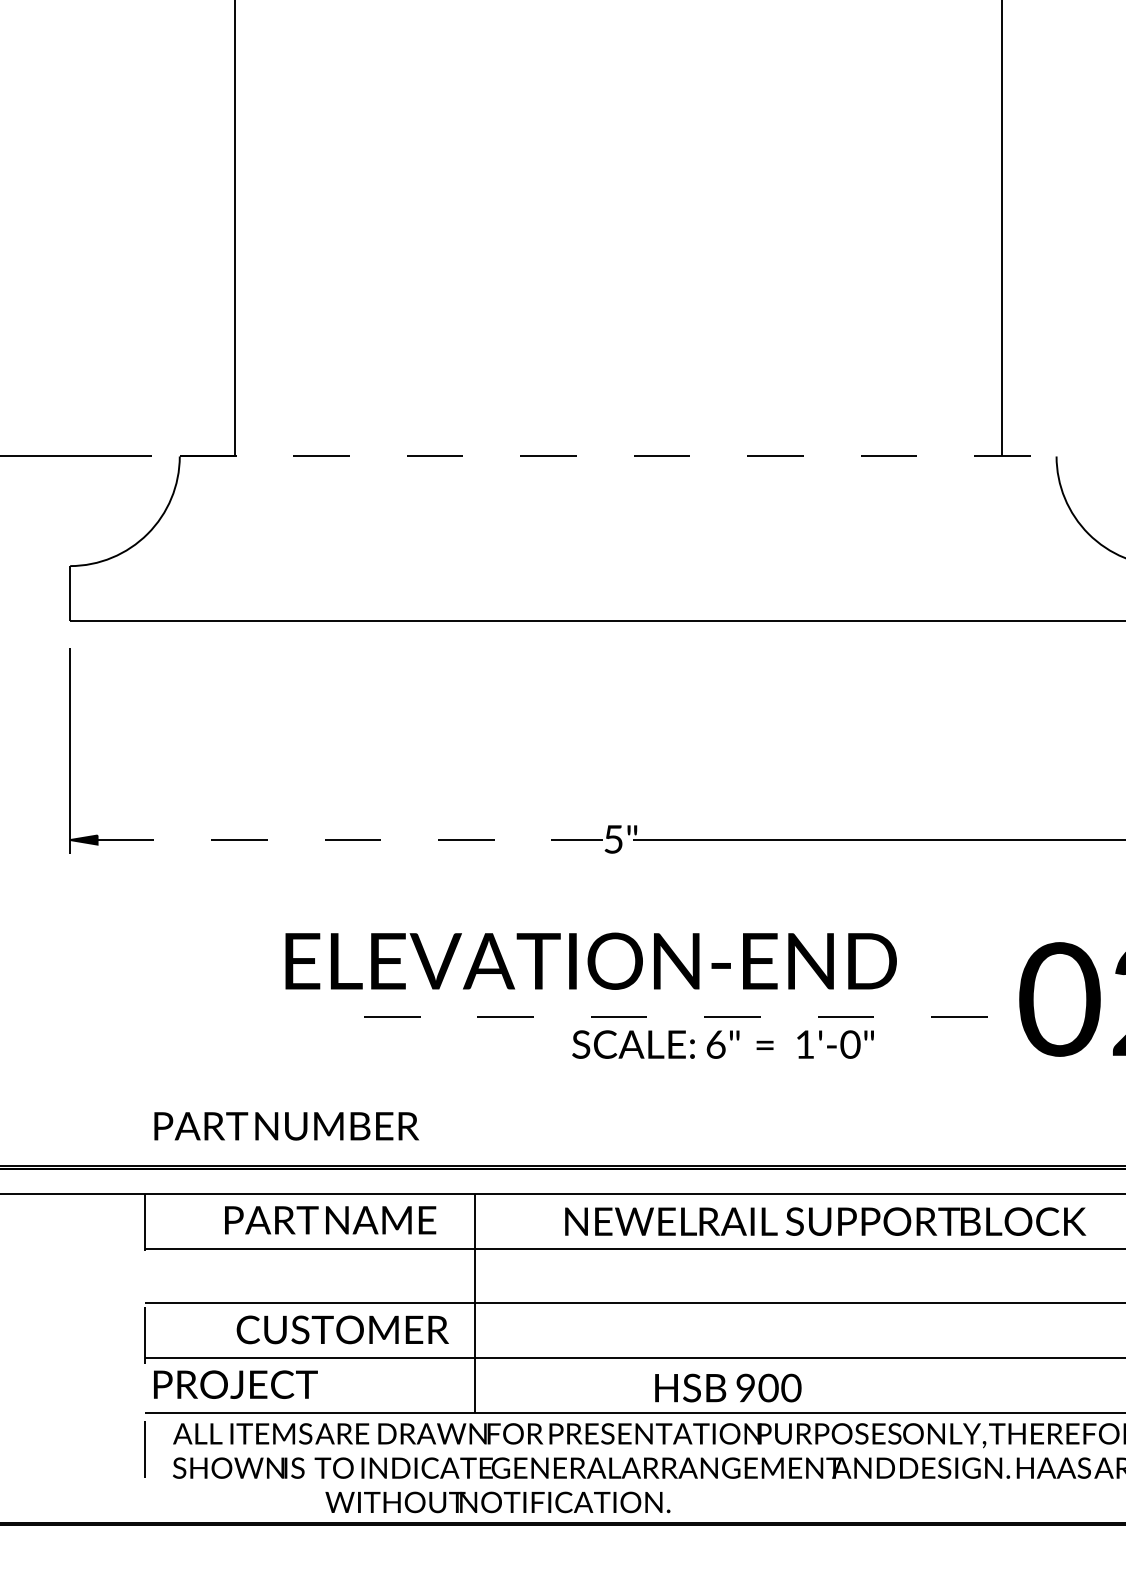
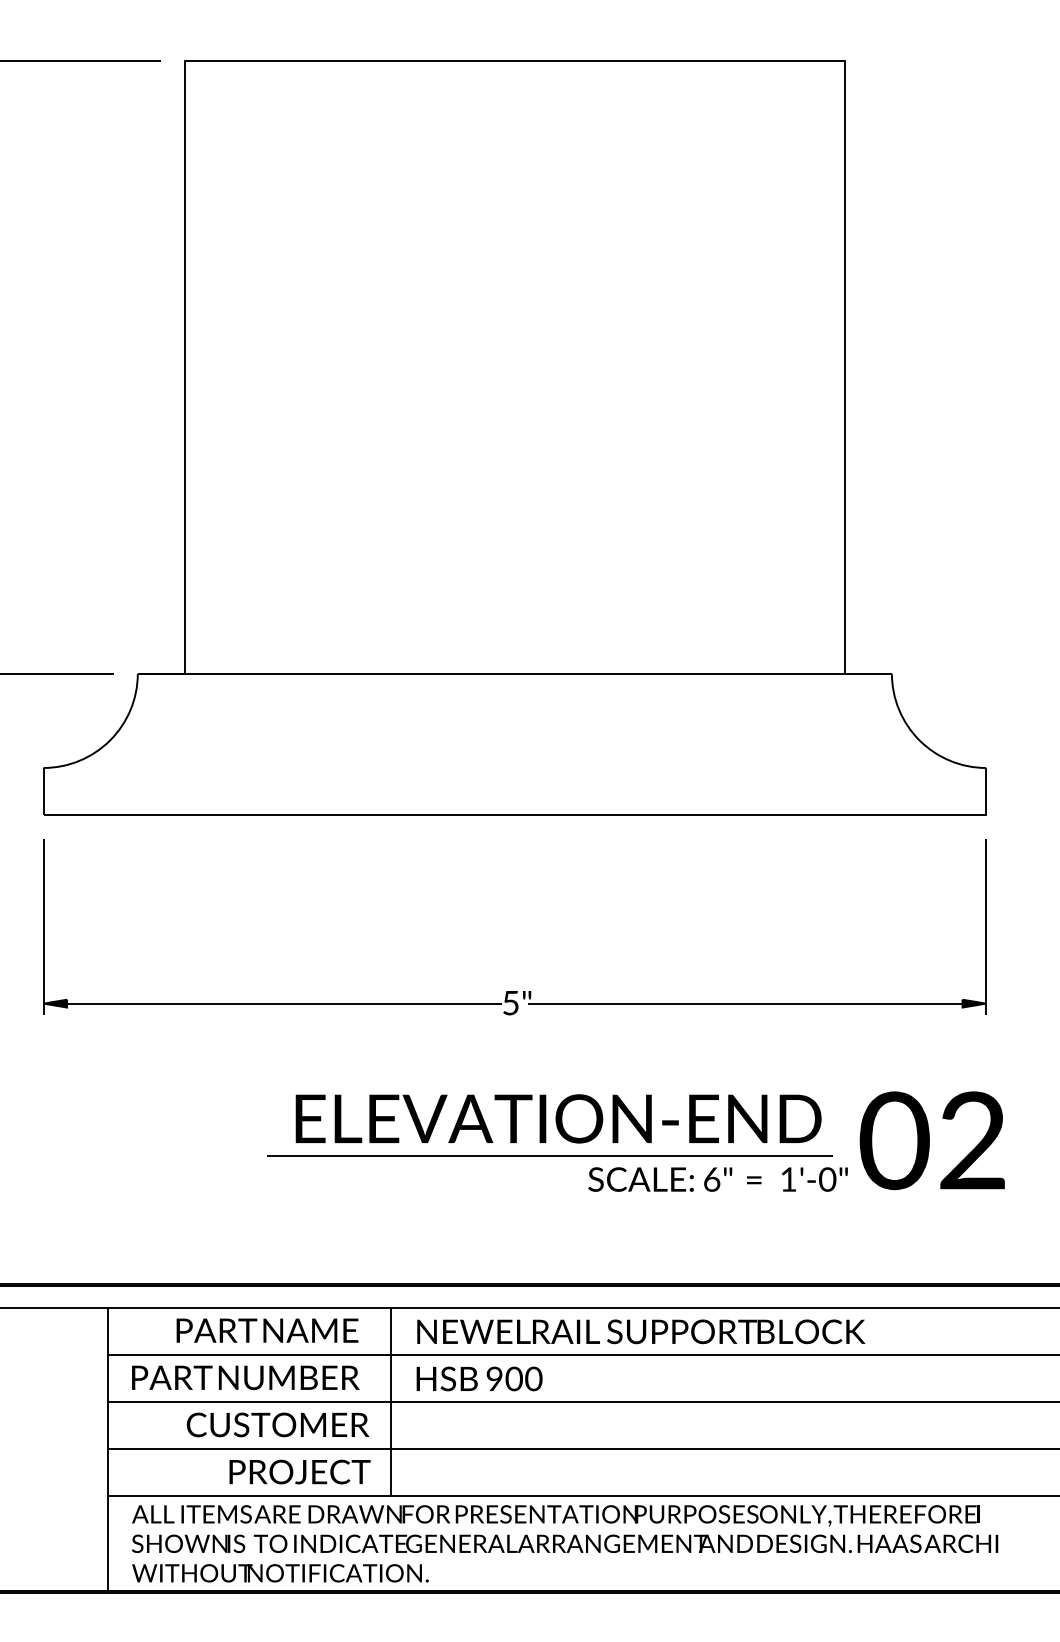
line: (618, 456) -> (515, 673), dashed -> solid
line: (351, 839) -> (285, 1003), dashed -> solid
text: (591, 960) -> (558, 1118), moved
line: (659, 1016) -> (550, 1155), dashed -> solid
text: (722, 1044) -> (717, 1179), moved
text: (286, 1125) -> (245, 1377), moved
text: (825, 1221) -> (641, 1331), moved
line: (145, 1358) -> (108, 1449), dashed -> solid
text: (235, 1384) -> (299, 1471), moved
text: (728, 1387) -> (479, 1378), moved
text: (497, 1502) -> (280, 1573), moved

